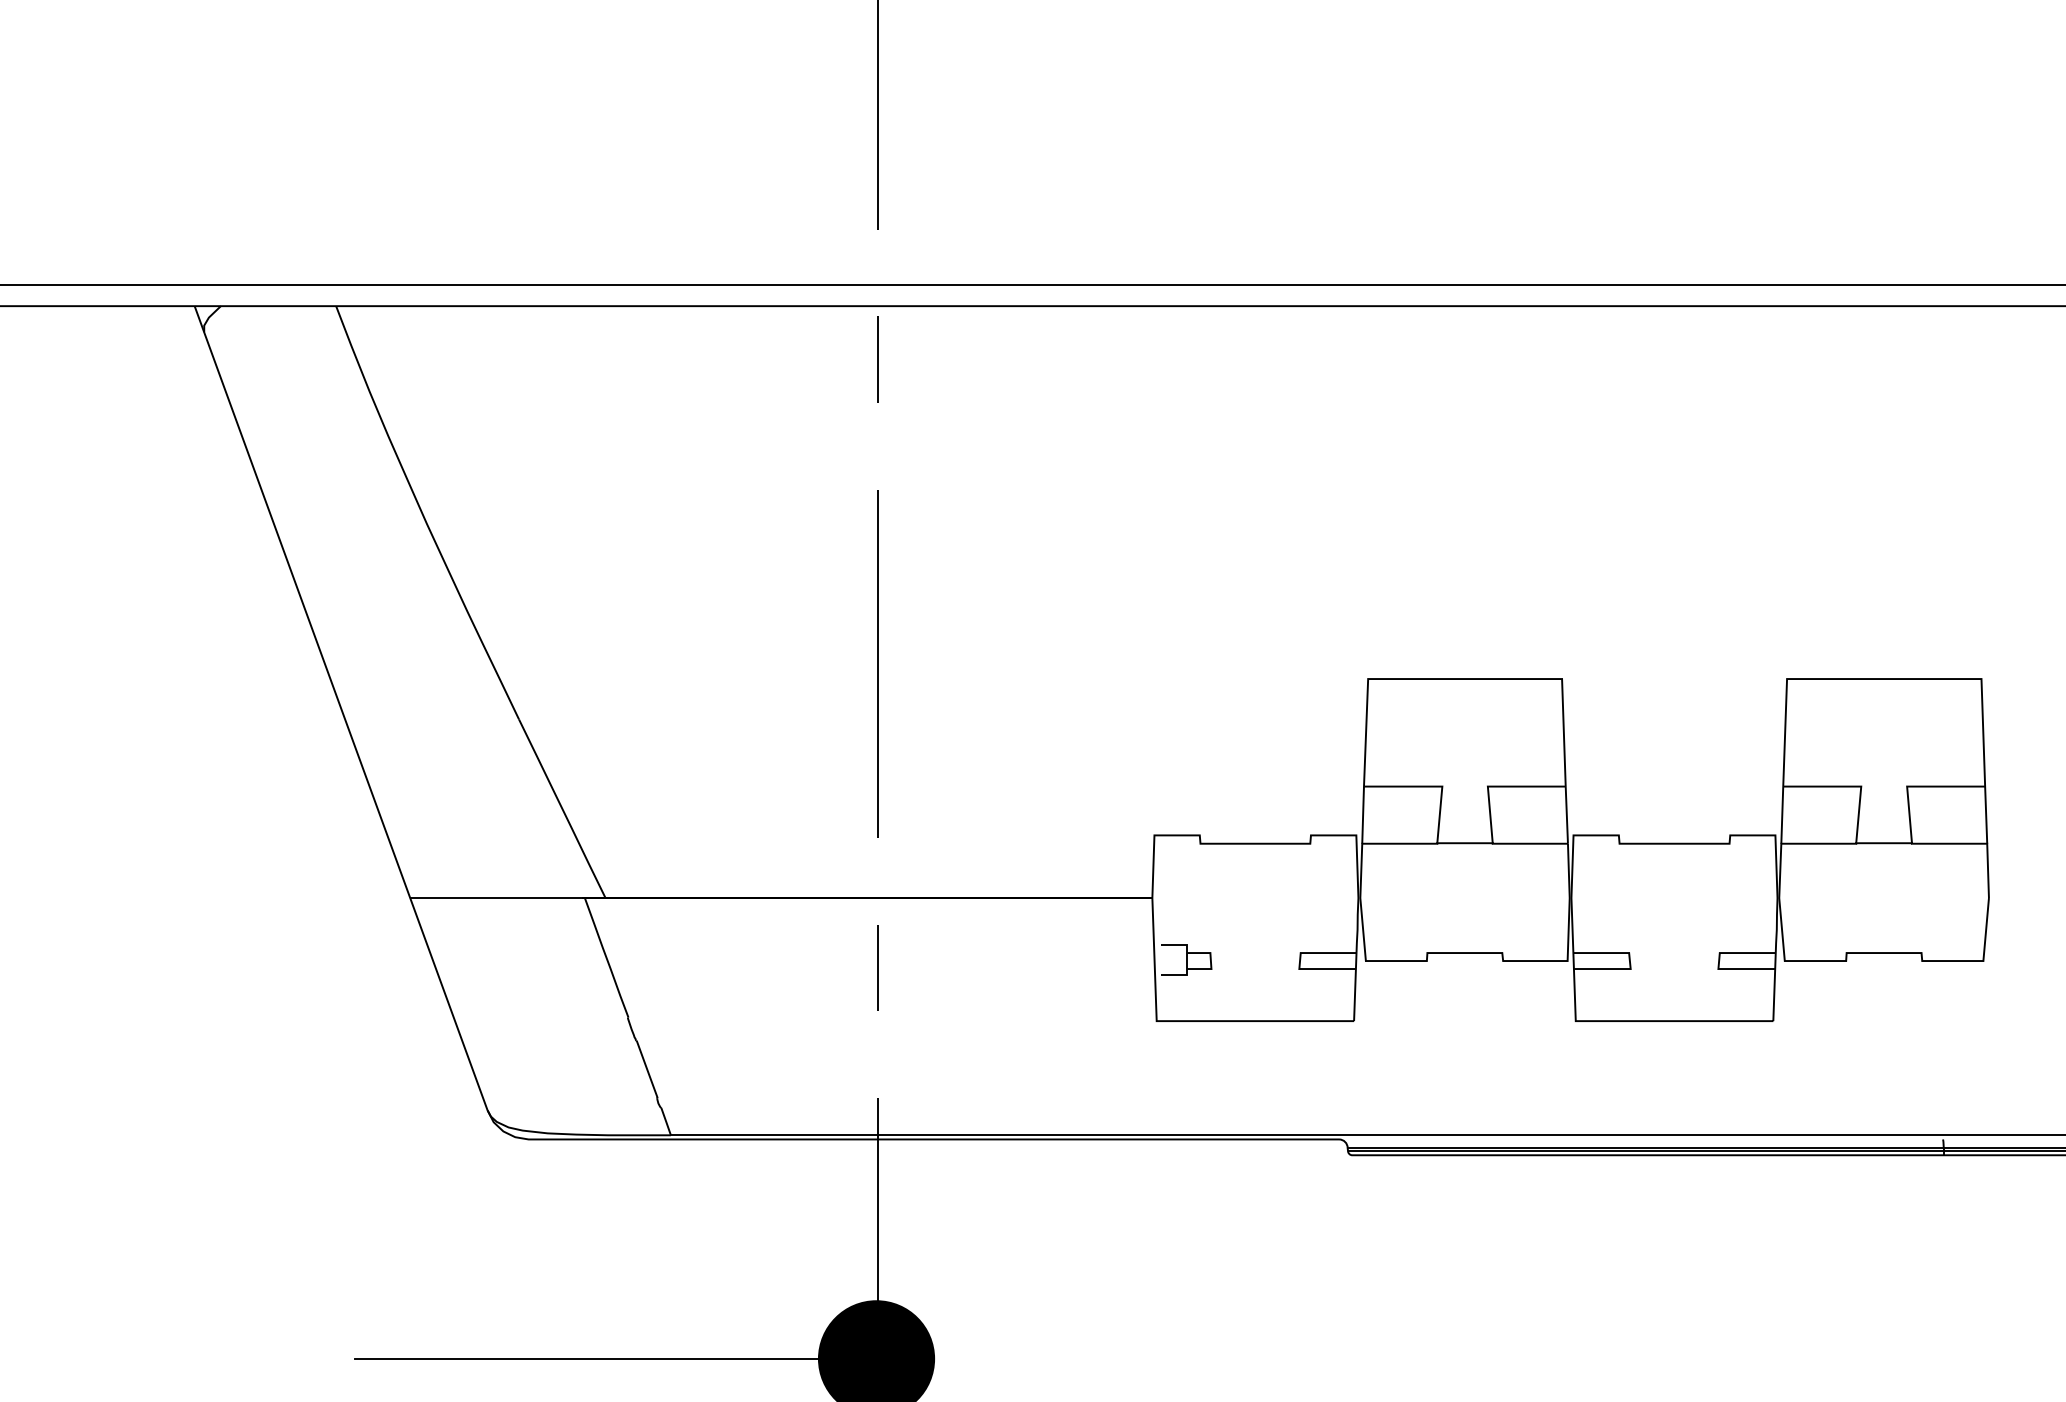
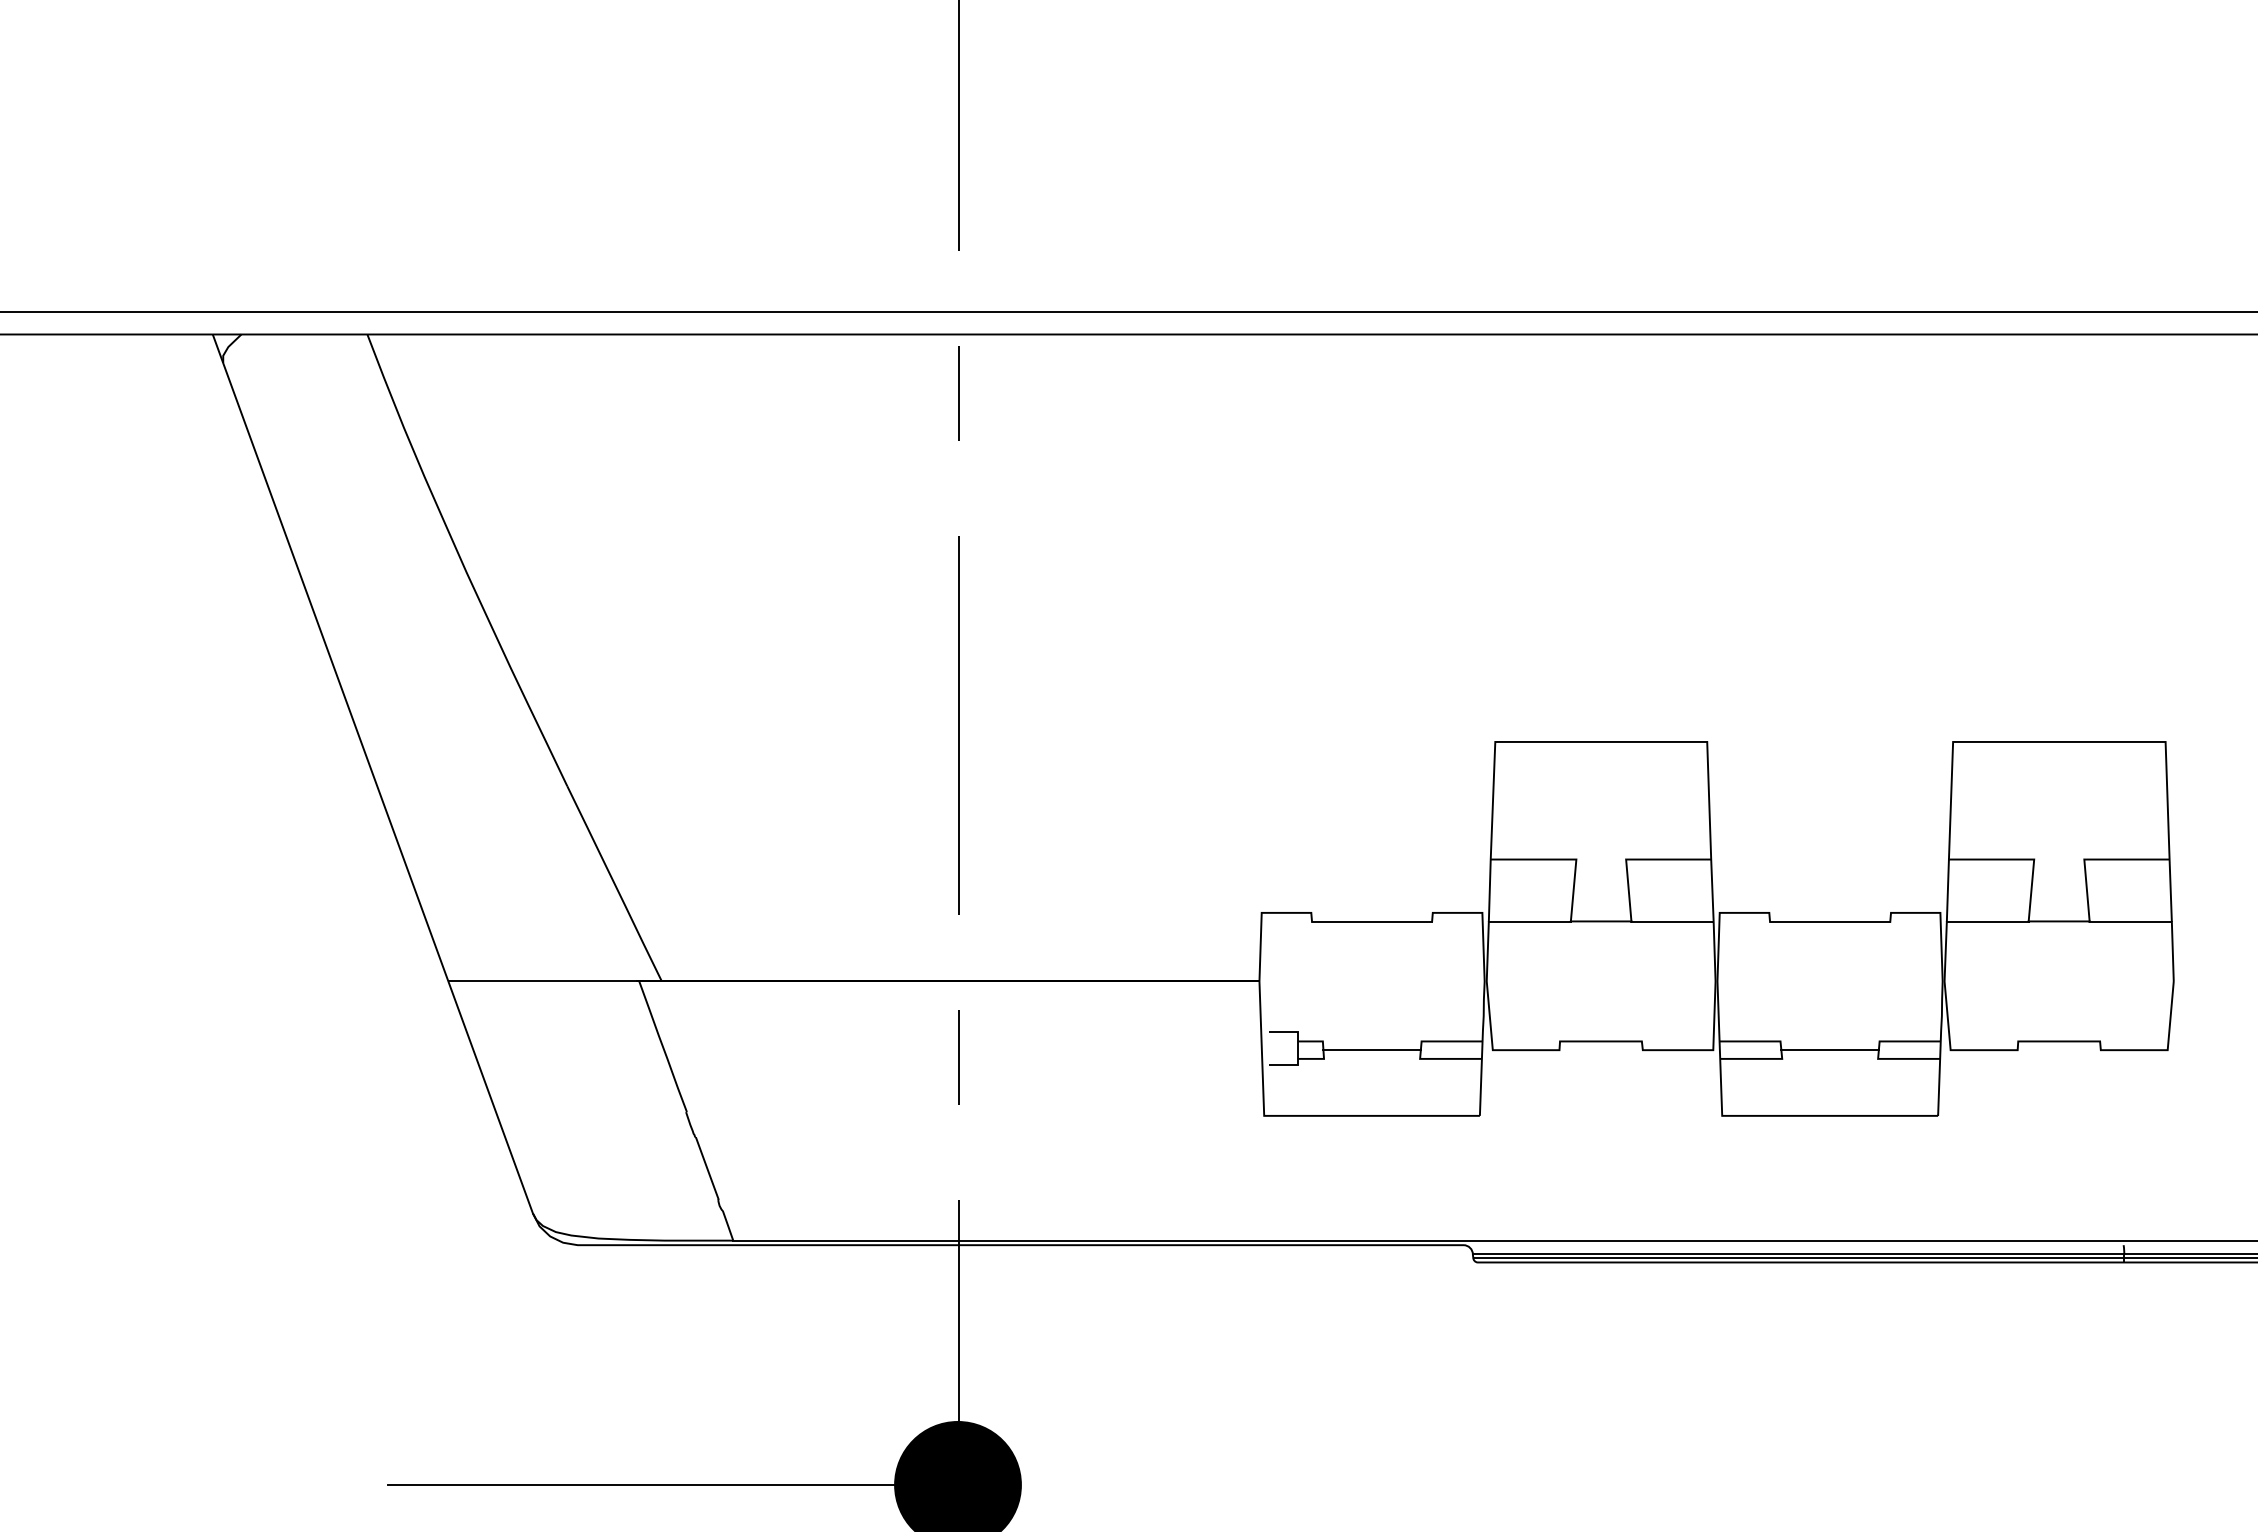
line: (1255, 961) -> (1372, 1050), added
line: (1674, 961) -> (1830, 1050), added

